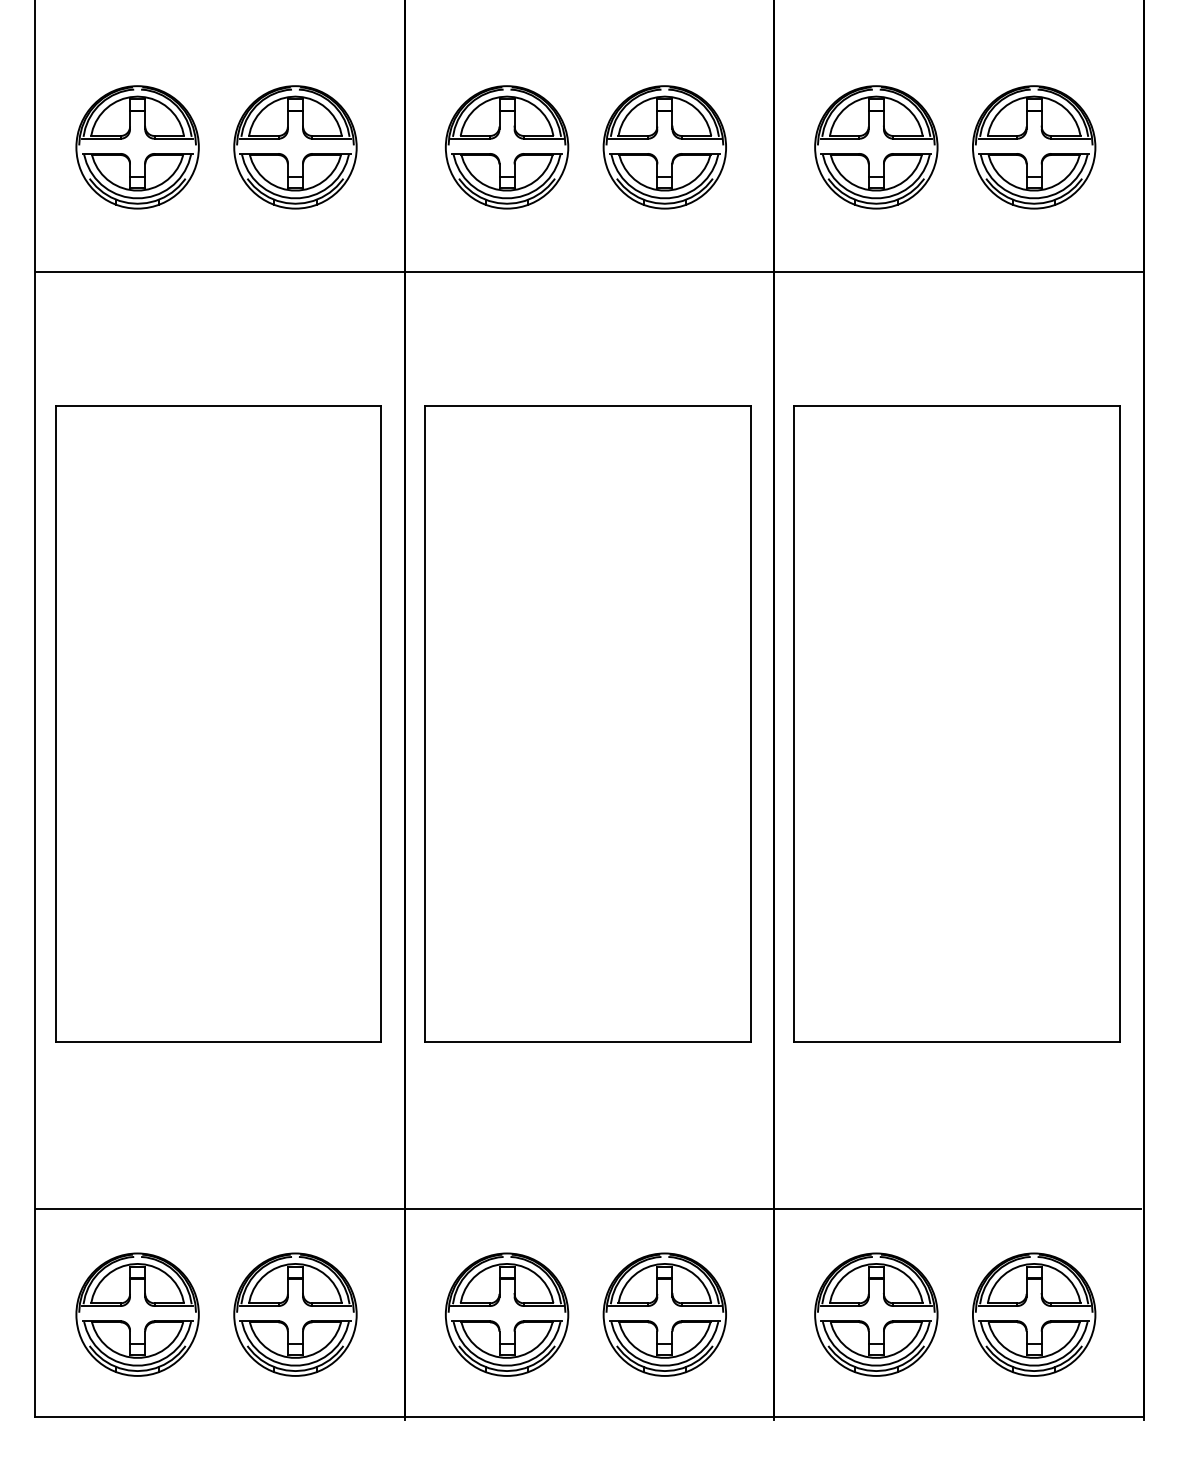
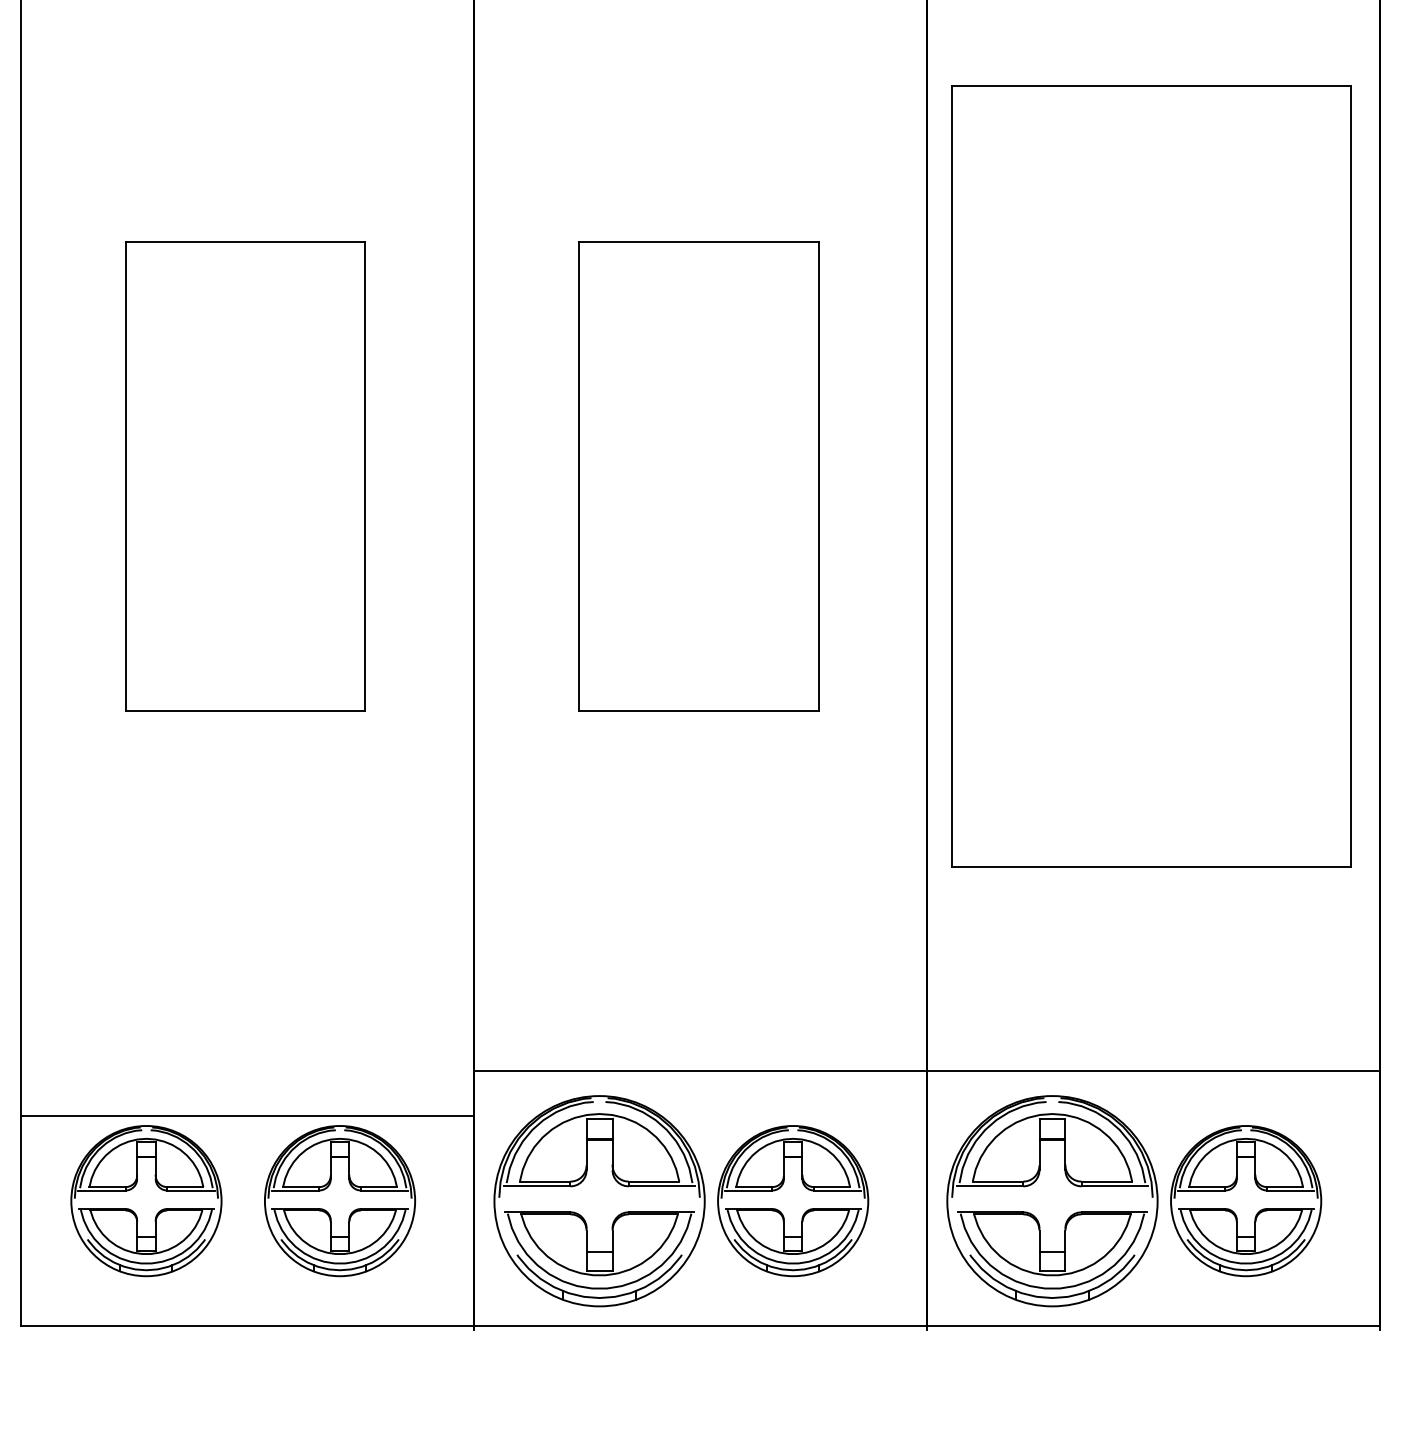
part: (218, 723) -> (245, 475), size x0.6
part: (587, 723) -> (698, 475), size x0.6
line: (218, 1208) -> (245, 1116), moved
part: (506, 1314) -> (598, 1200), size x1.4
part: (876, 1314) -> (1052, 1200), size x1.4

